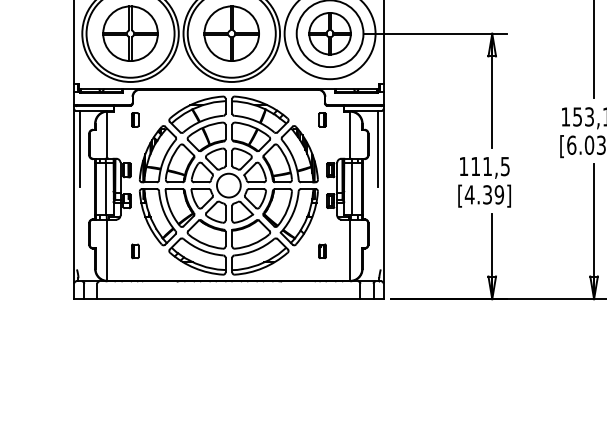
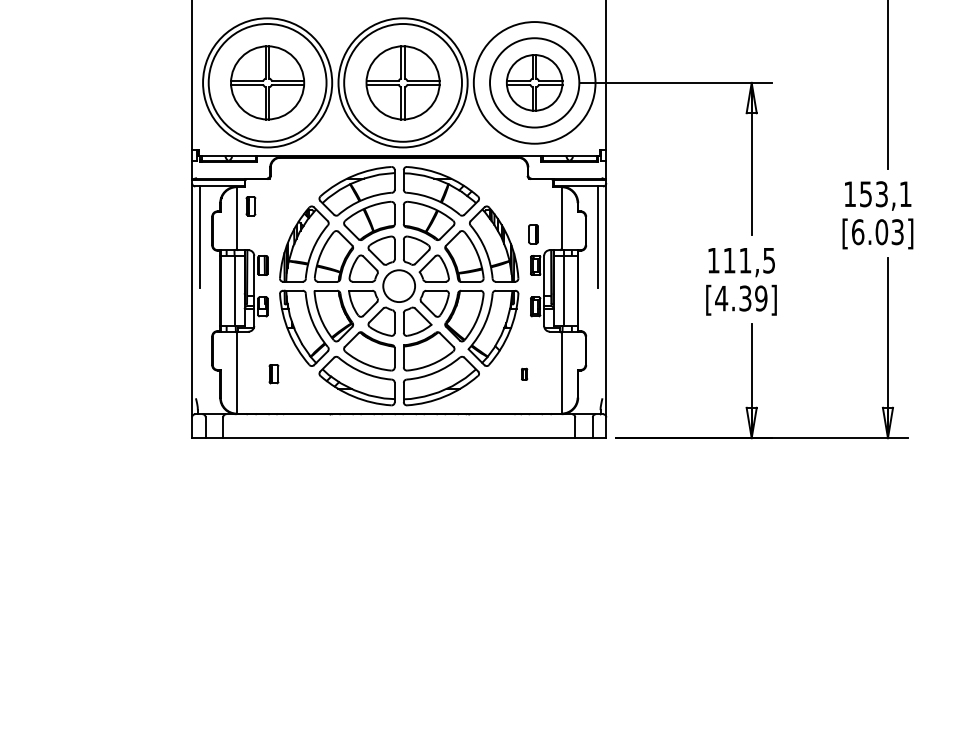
part: (134, 120) -> (250, 206), moved
part: (322, 120) -> (533, 234), moved
part: (322, 251) -> (524, 374), size x0.6

